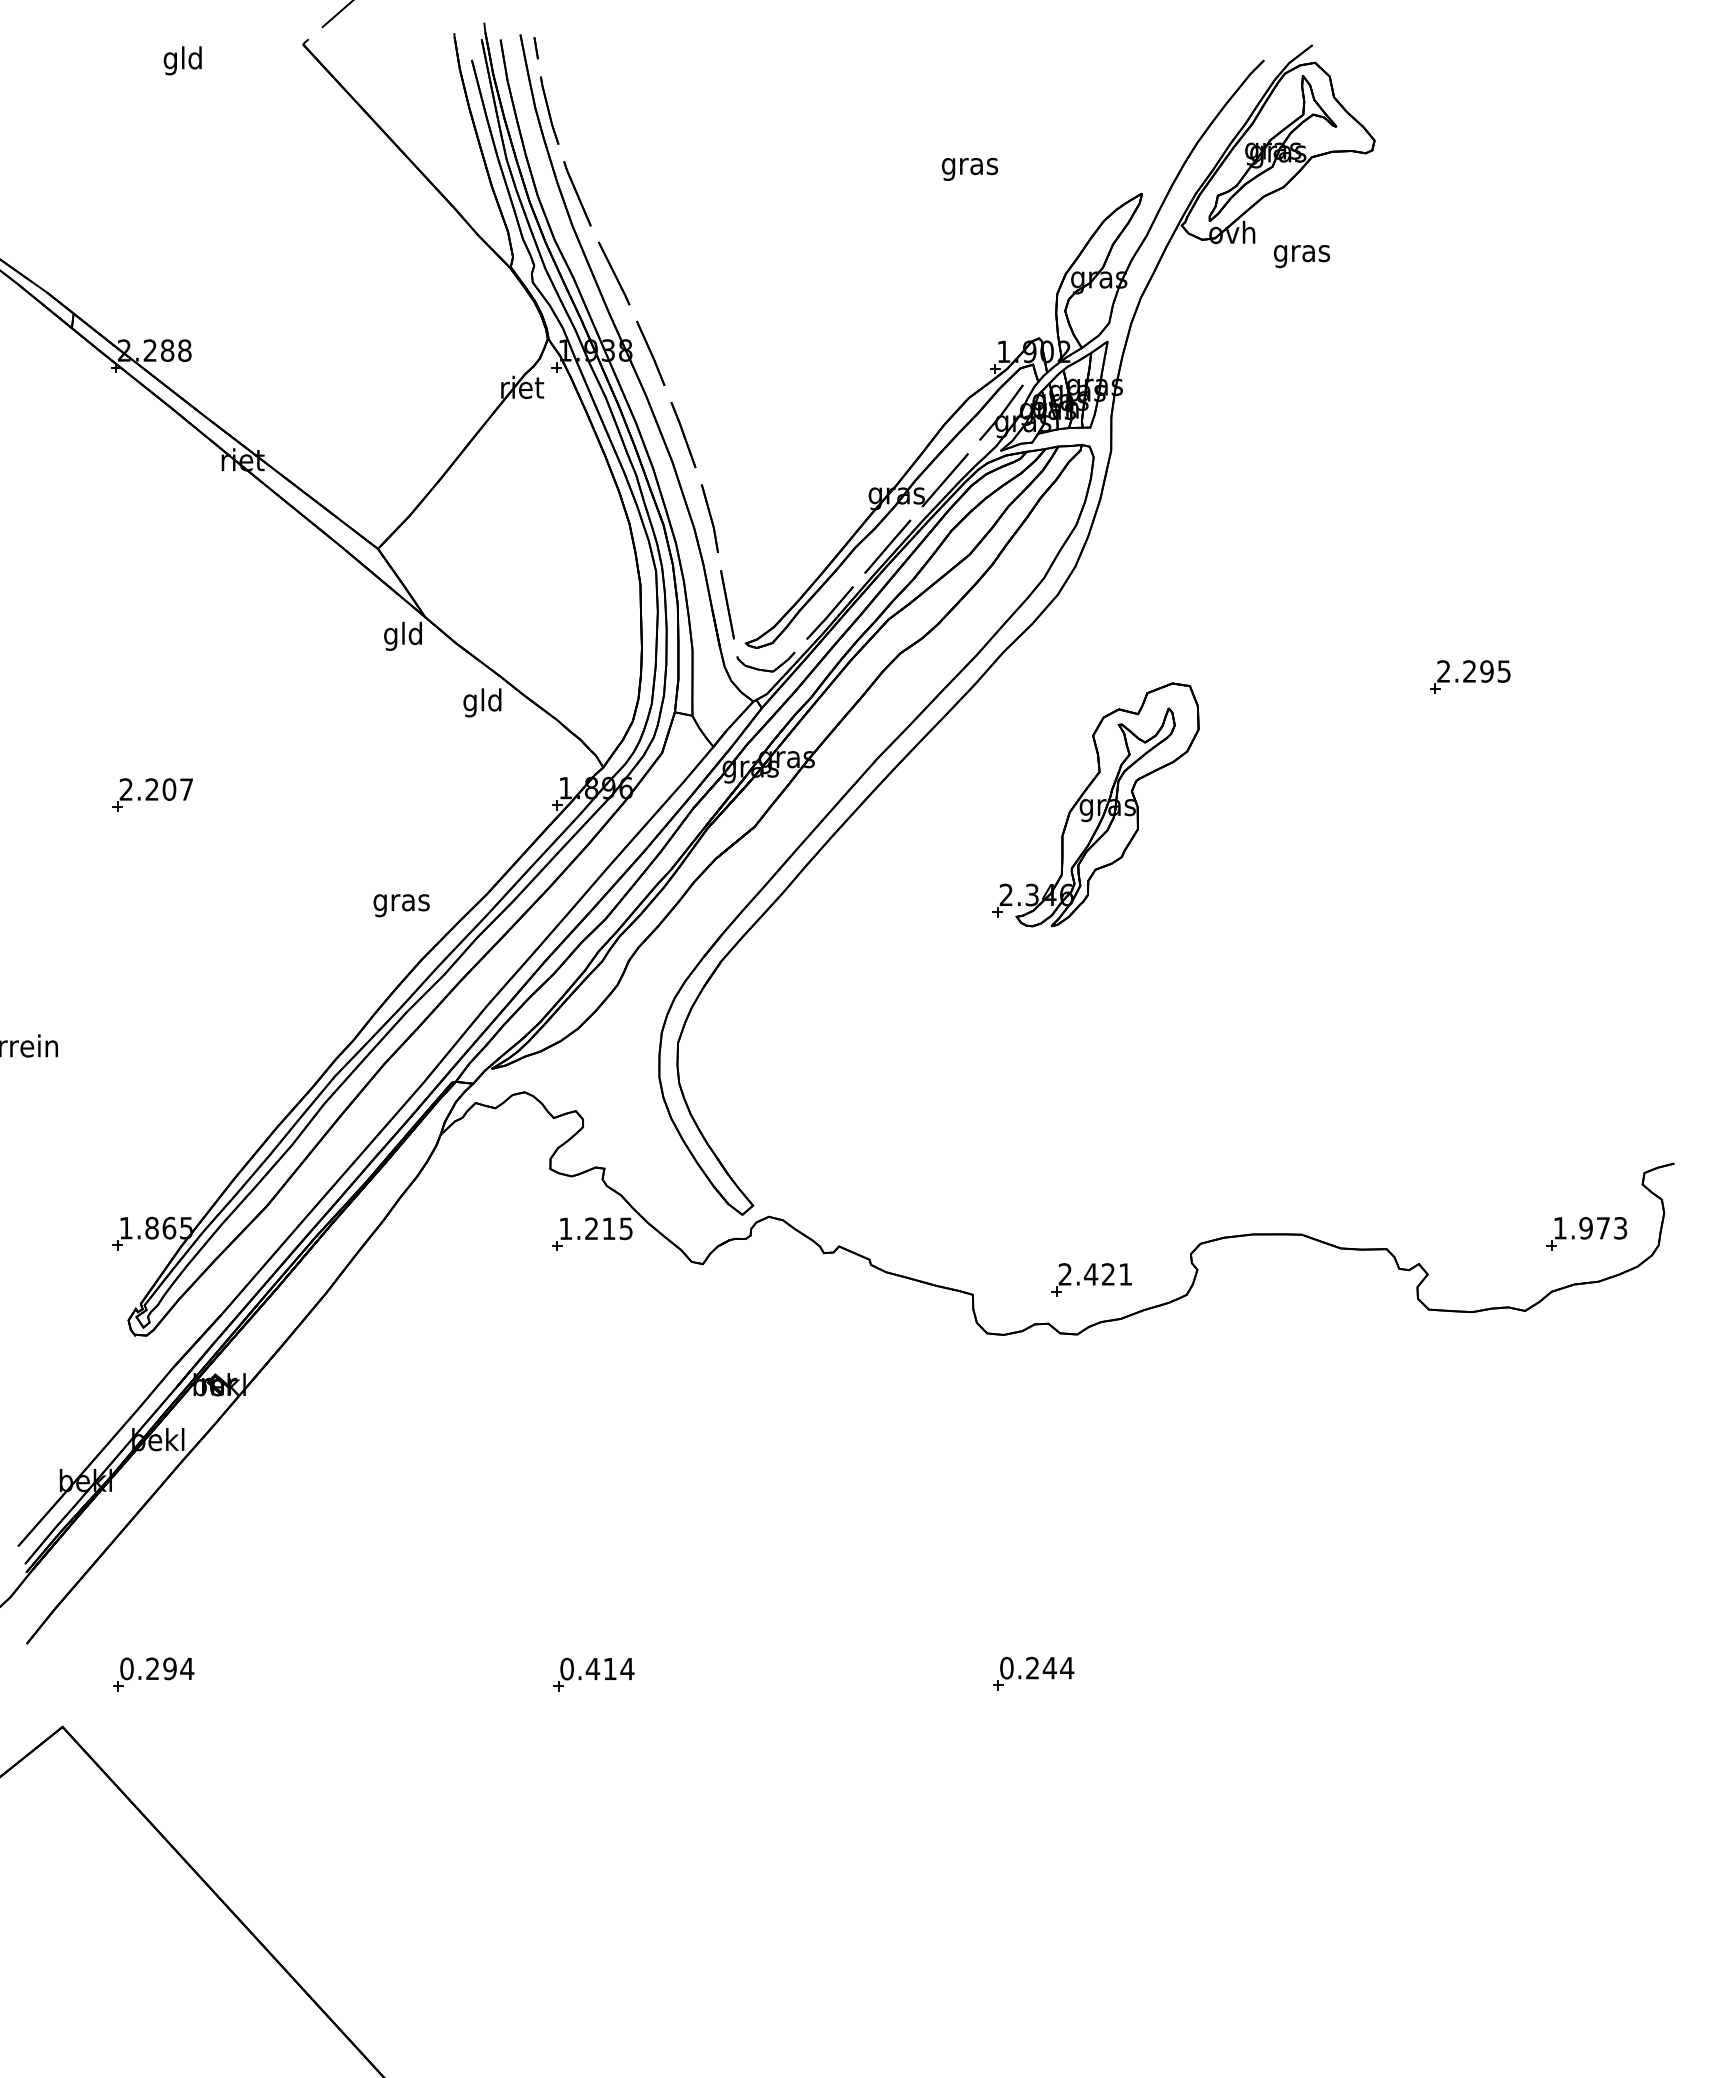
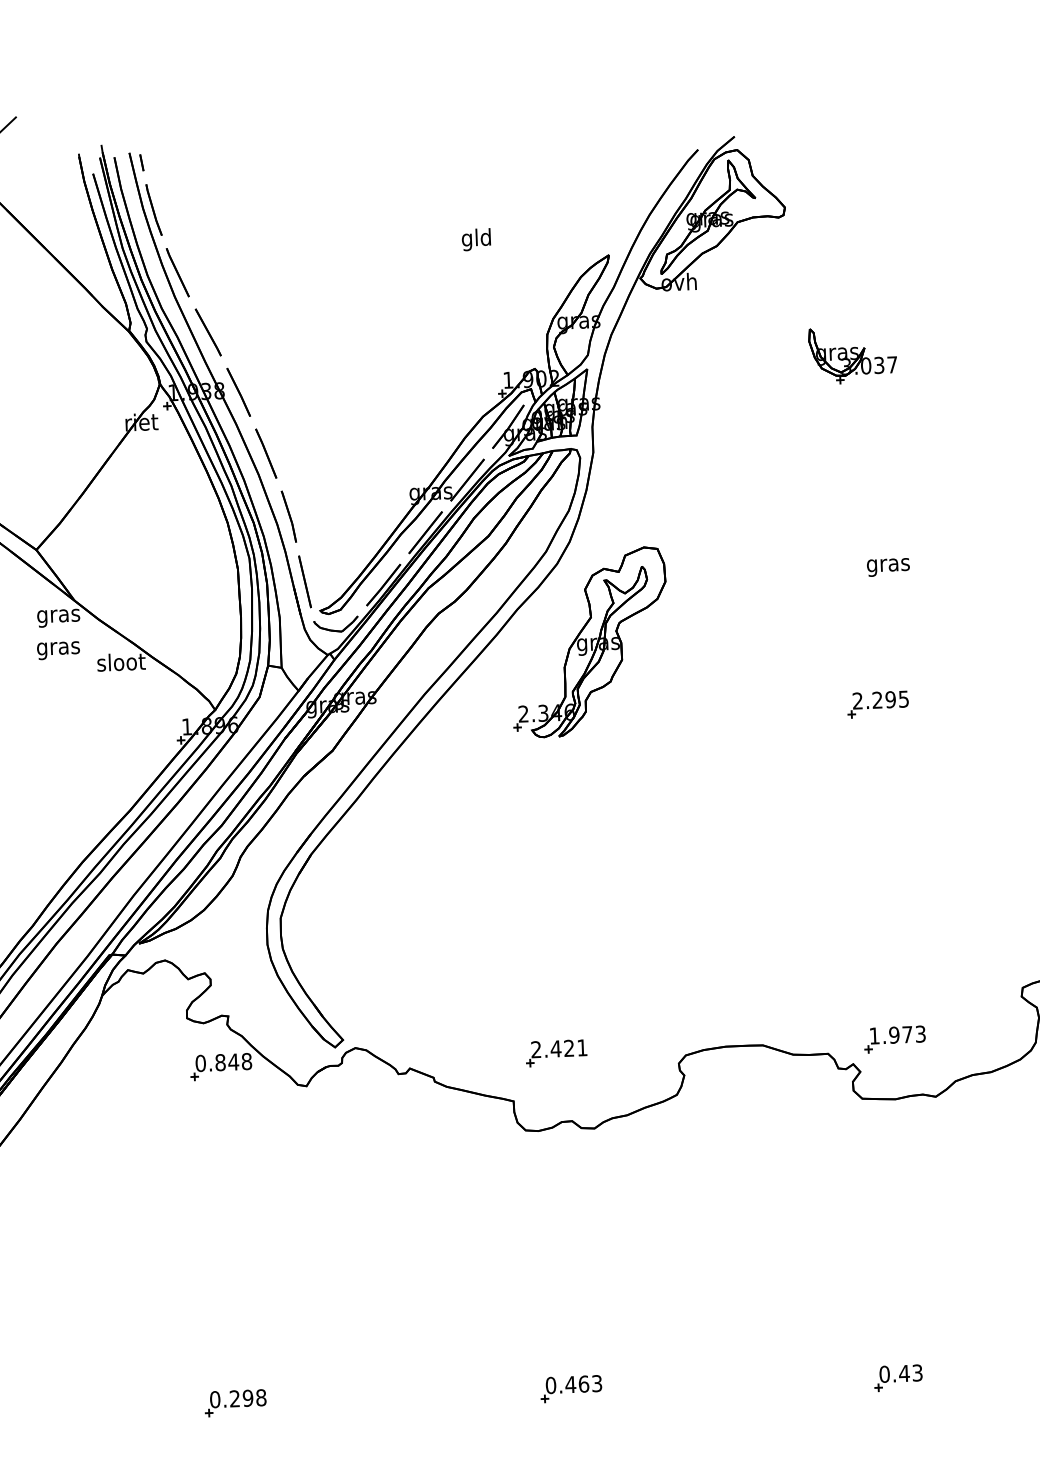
text: (970, 165) -> (477, 239), gras -> gld
text: (1302, 256) -> (888, 567), moved
part: (1455, 337) -> (852, 355), added
text: (403, 635) -> (58, 615), gld -> gras
part: (1470, 676) -> (878, 704), moved
text: (482, 702) -> (120, 664), gld -> sloot
part: (1095, 804) -> (588, 642), moved
text: (401, 905) -> (58, 650), moved
text: (595, 1228) -> (223, 1062), 1.215 -> 0.848
part: (1586, 1233) -> (894, 1039), moved
part: (1091, 1279) -> (556, 1052), moved
text: (1049, 1667) -> (583, 1383), 0.244 -> 0.463
text: (609, 1668) -> (247, 1397), 0.414 -> 0.298
part: (1461, 1676) -> (898, 1377), added

